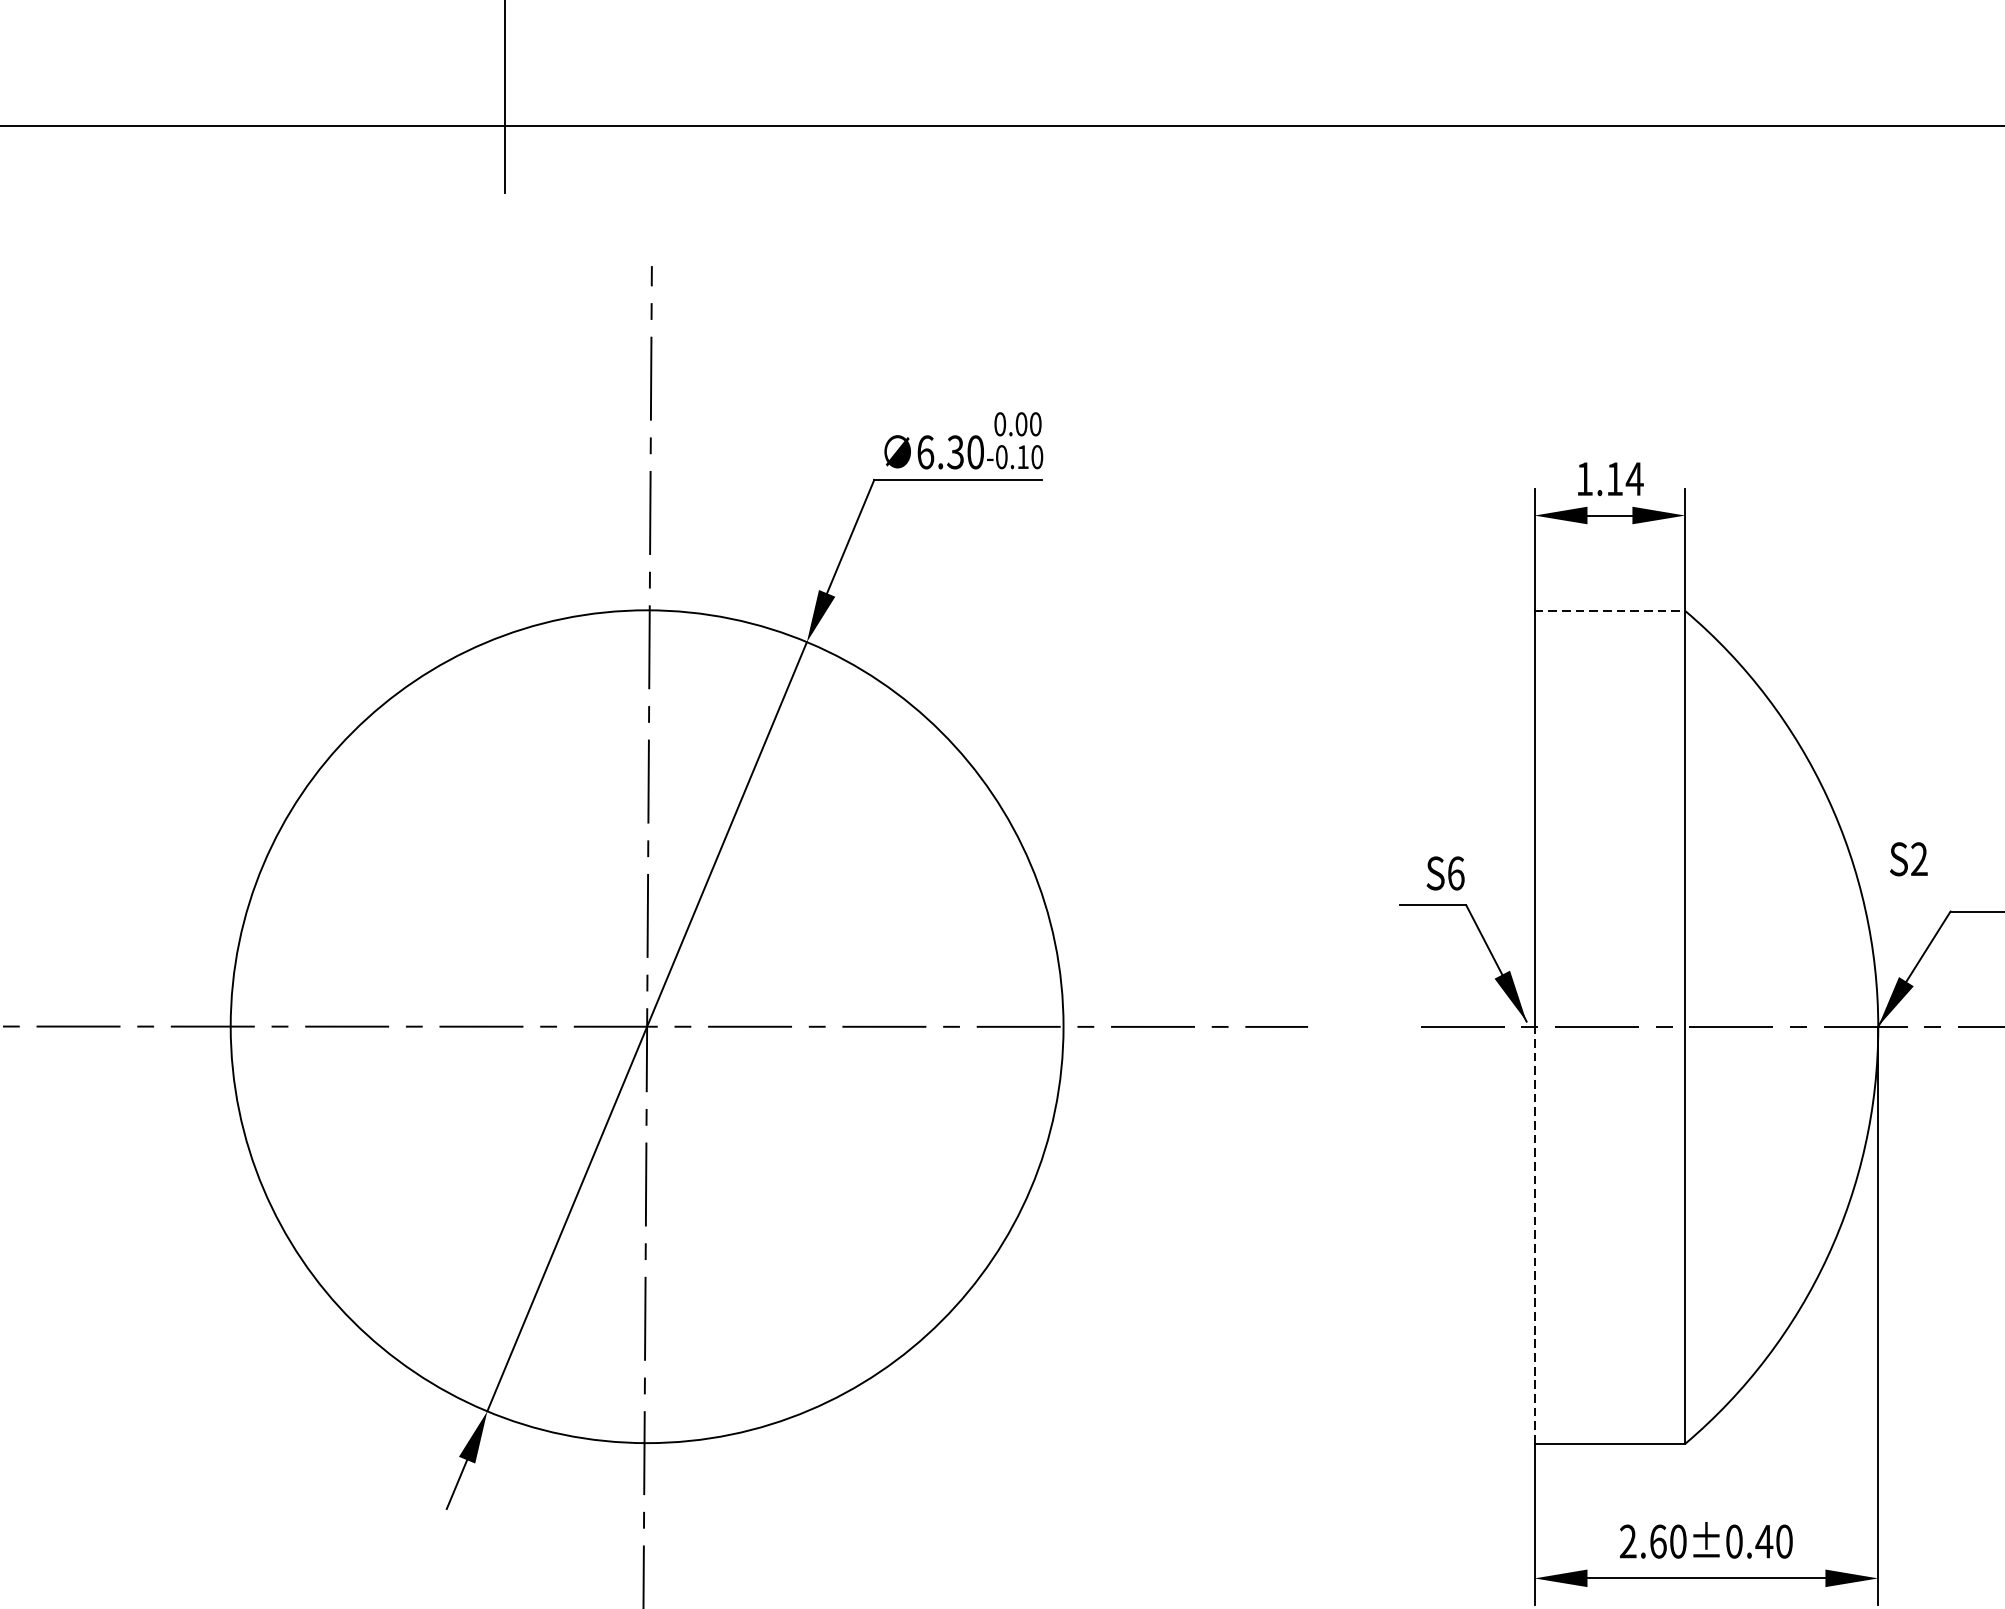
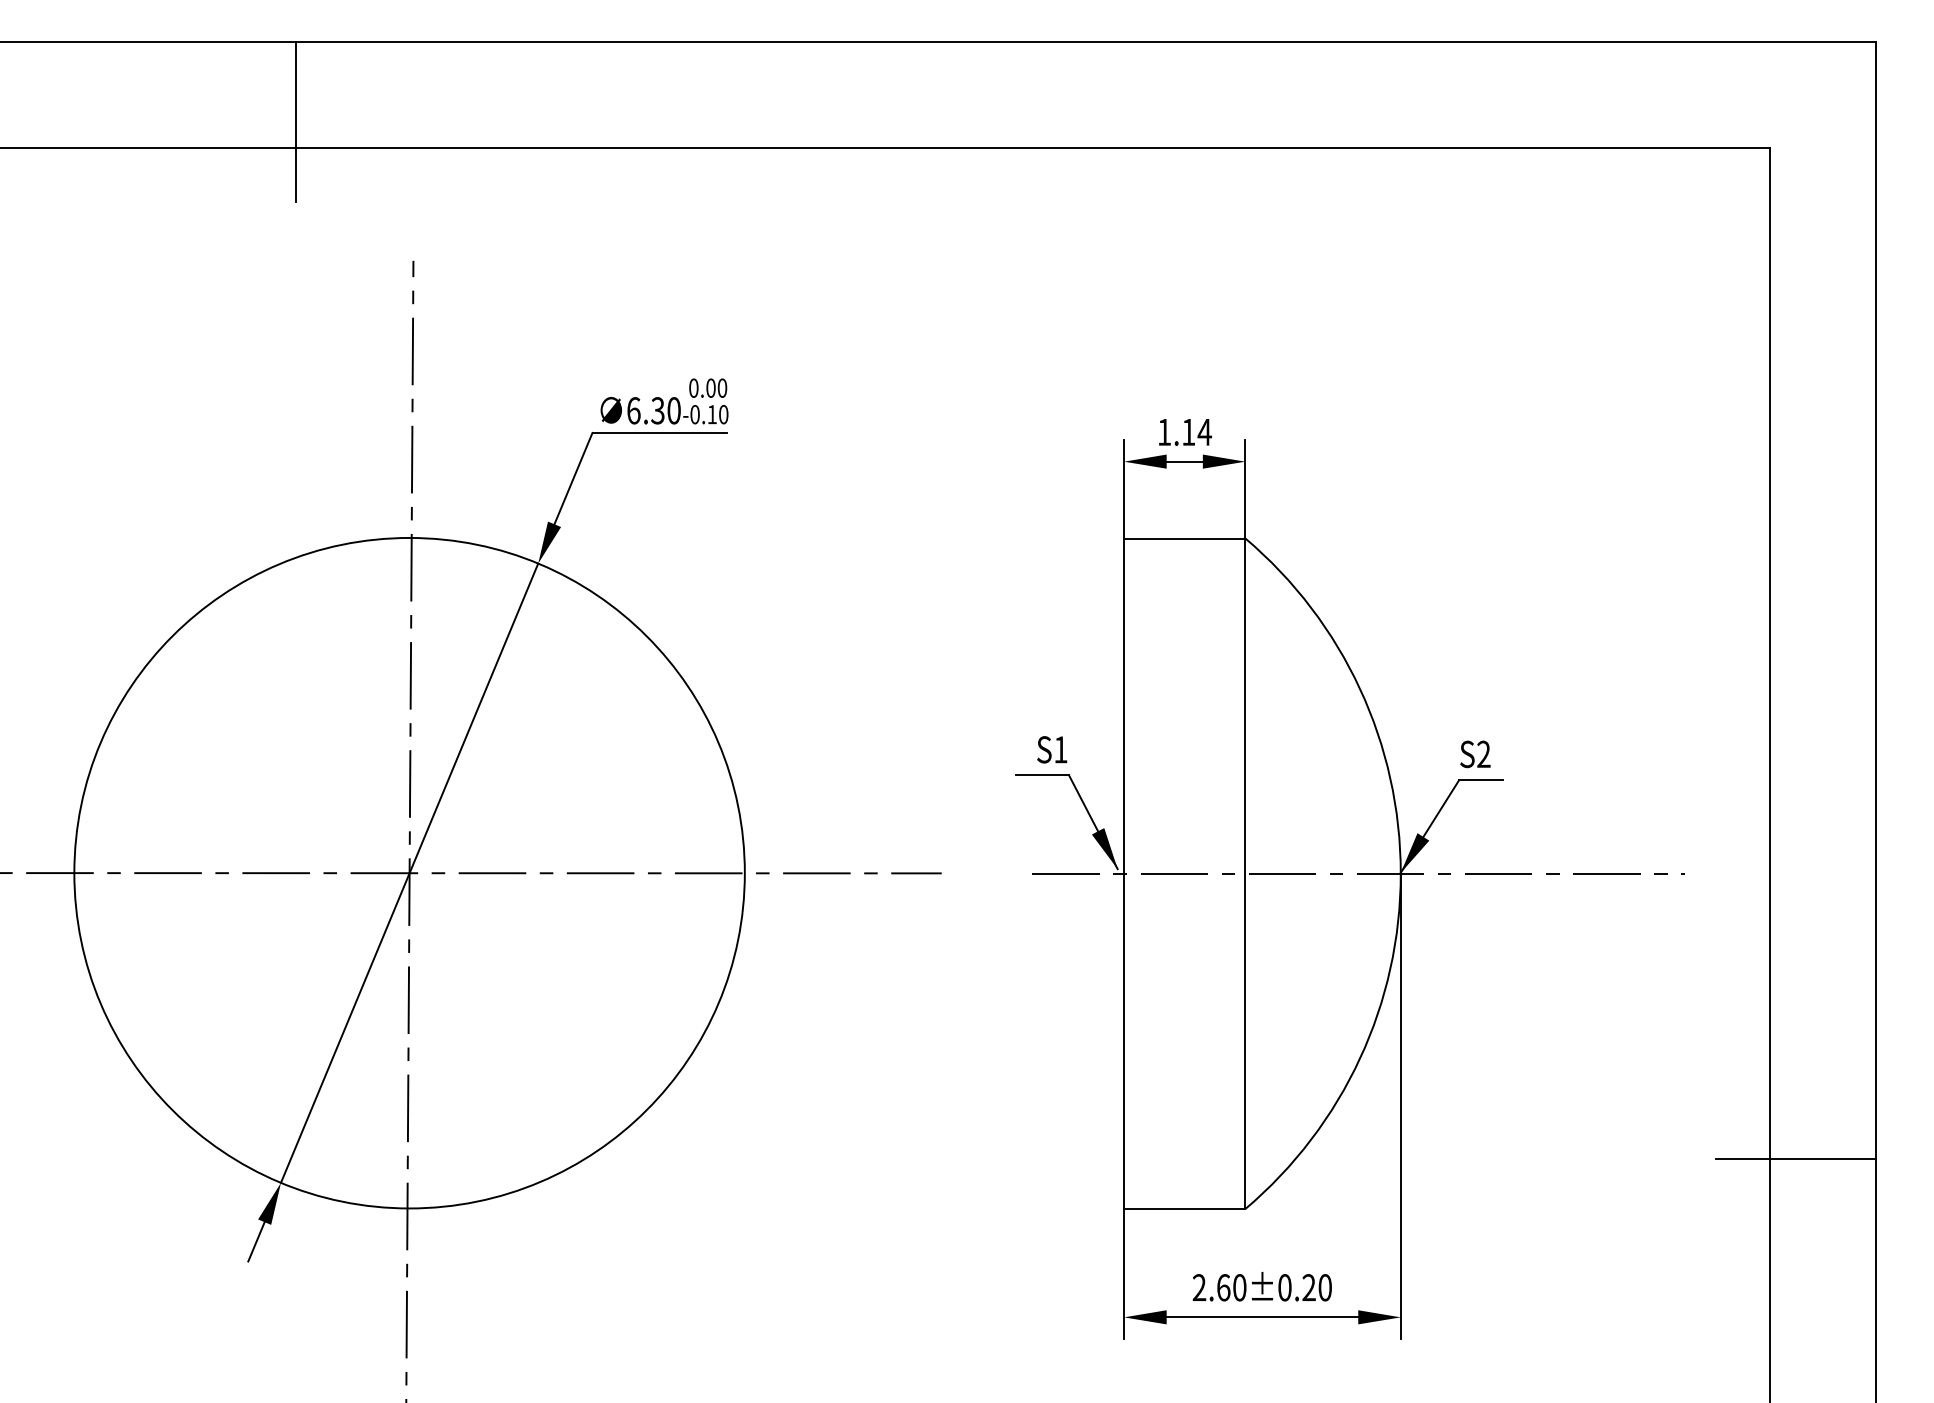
line: (1609, 610) -> (1184, 538), dashed -> solid
text: (1908, 859) -> (1475, 754), moved
text: (1455, 873) -> (1060, 749), S6 -> S1
line: (1535, 1235) -> (1124, 1041), dashed -> solid
text: (1763, 1541) -> (1308, 1287), 2.60±0.40 -> 2.60±0.20

